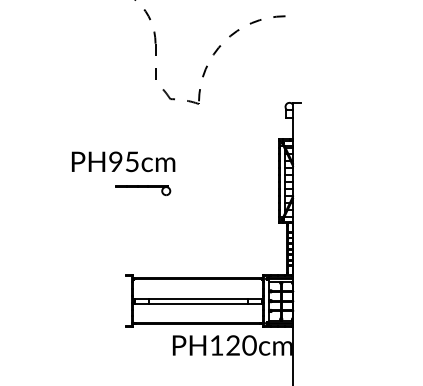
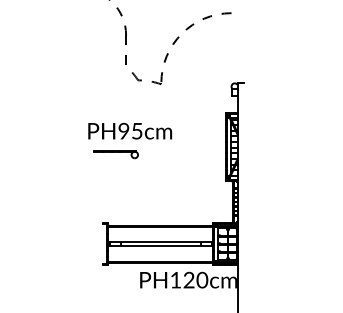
text: (123, 162) -> (130, 131), moved

